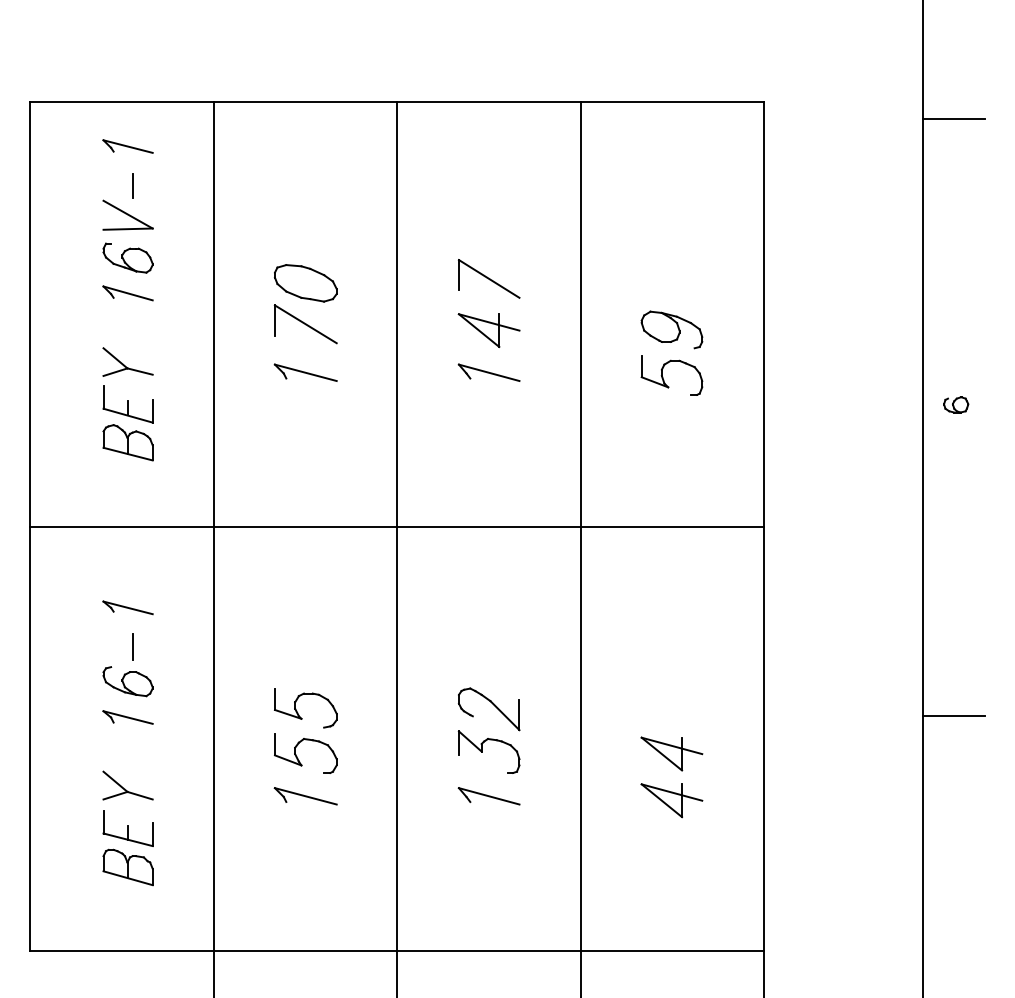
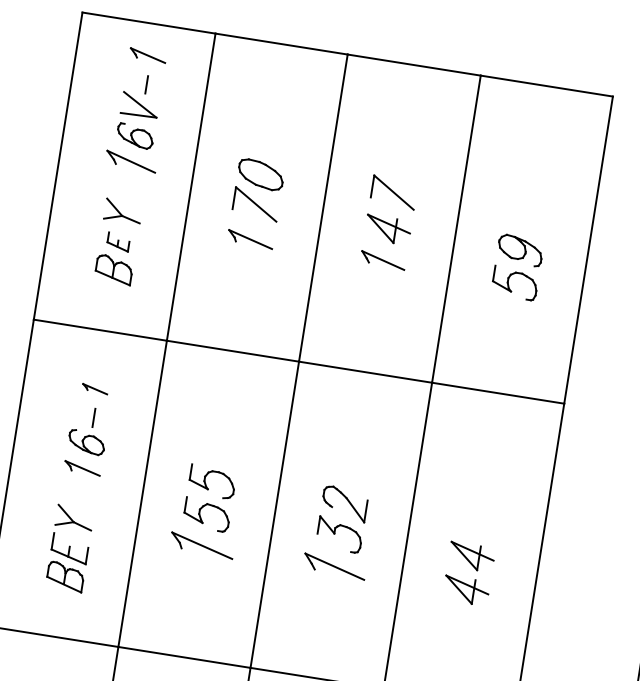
part: (127, 293) -> (130, 161), size x1.4
part: (127, 404) -> (118, 242), size x0.6
part: (127, 607) -> (94, 388), size x0.7
part: (305, 796) -> (201, 545), size x1.4
part: (488, 796) -> (334, 566), size x1.4

